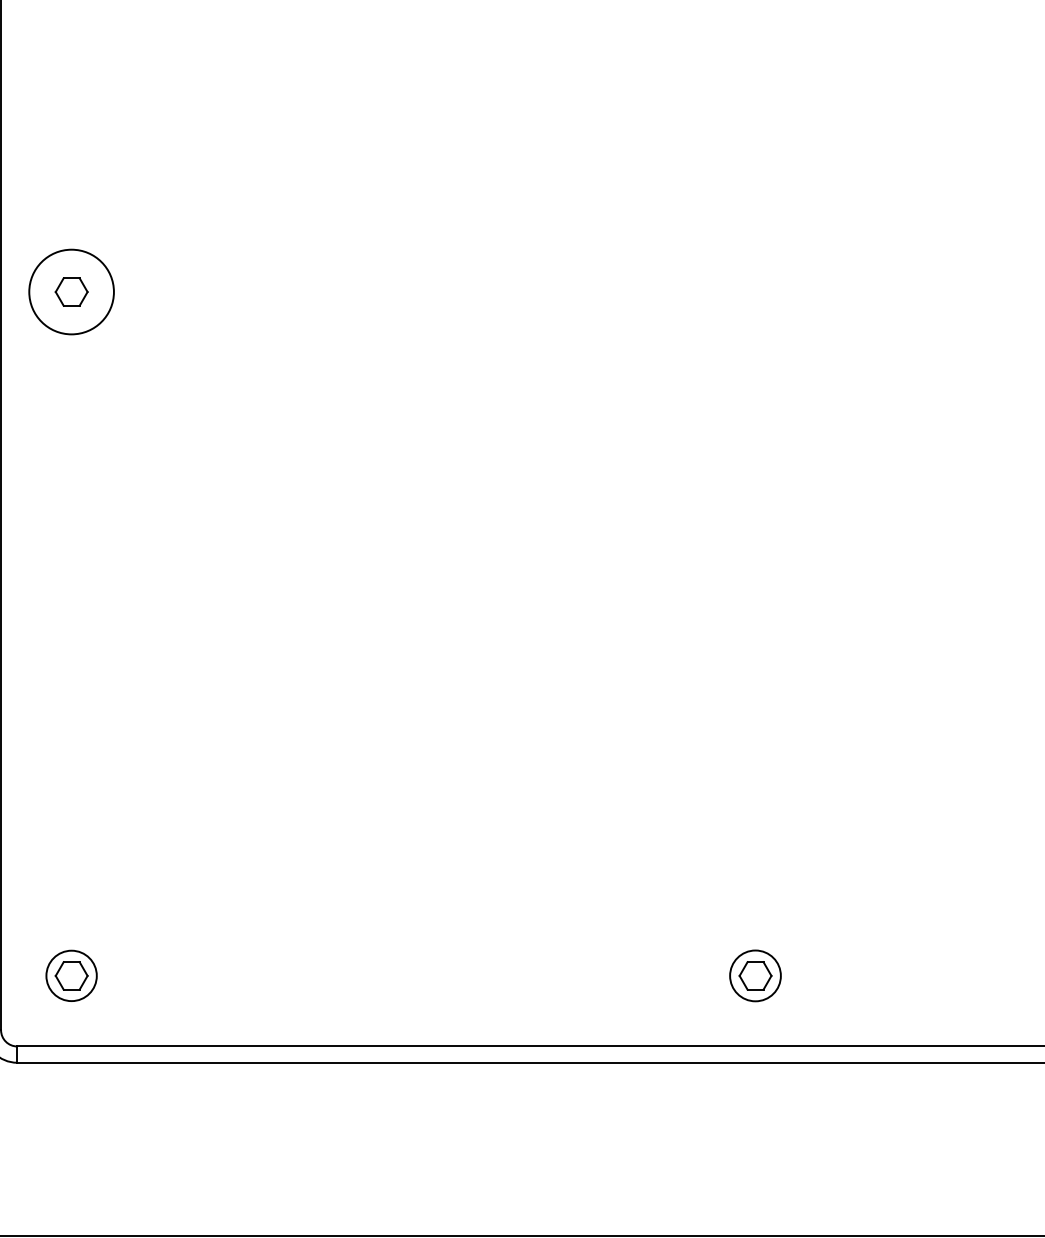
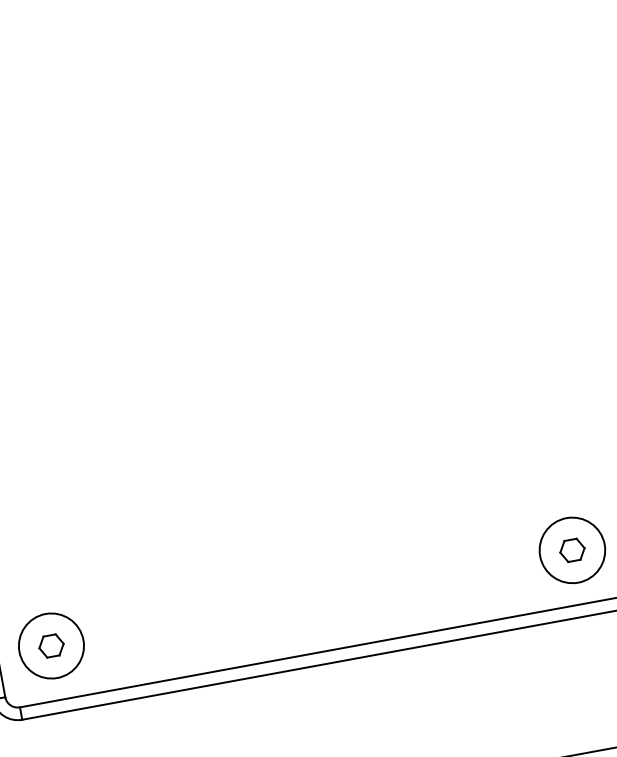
circle: (71, 975) -> (51, 645), size x1.67
circle: (755, 975) -> (572, 550), size x1.67

